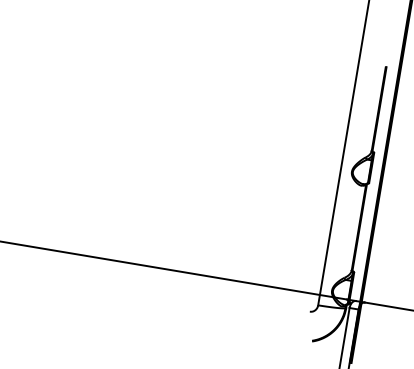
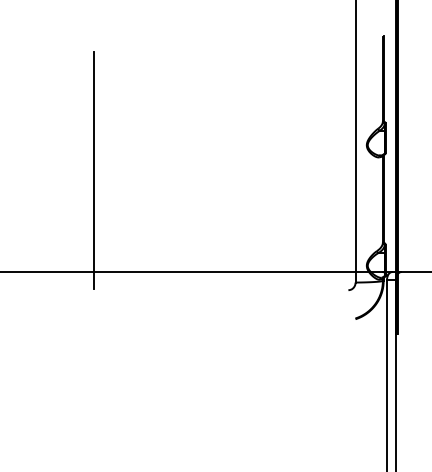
line: (79, 151) -> (94, 170), added

